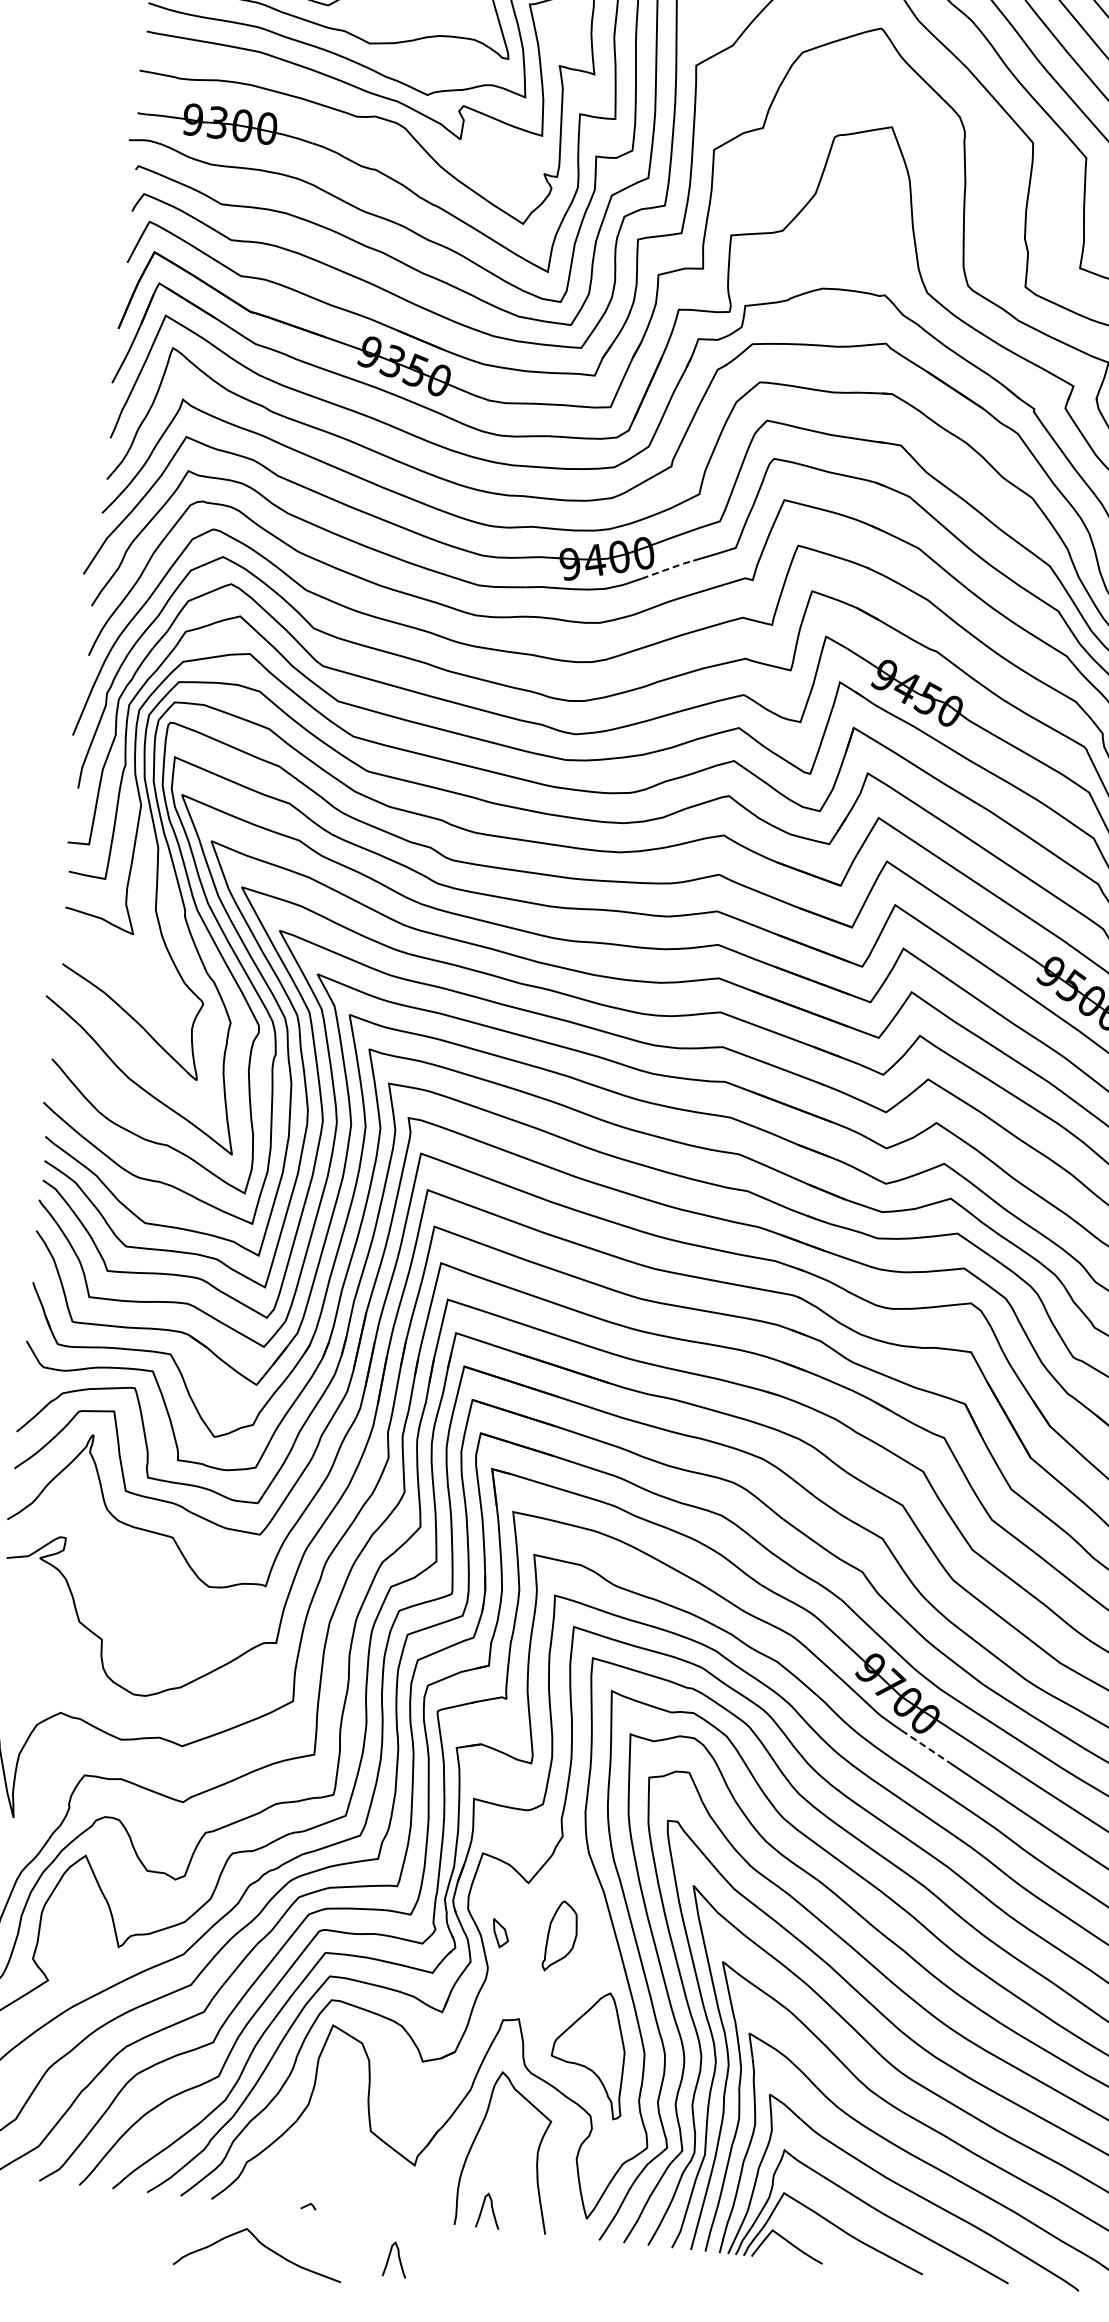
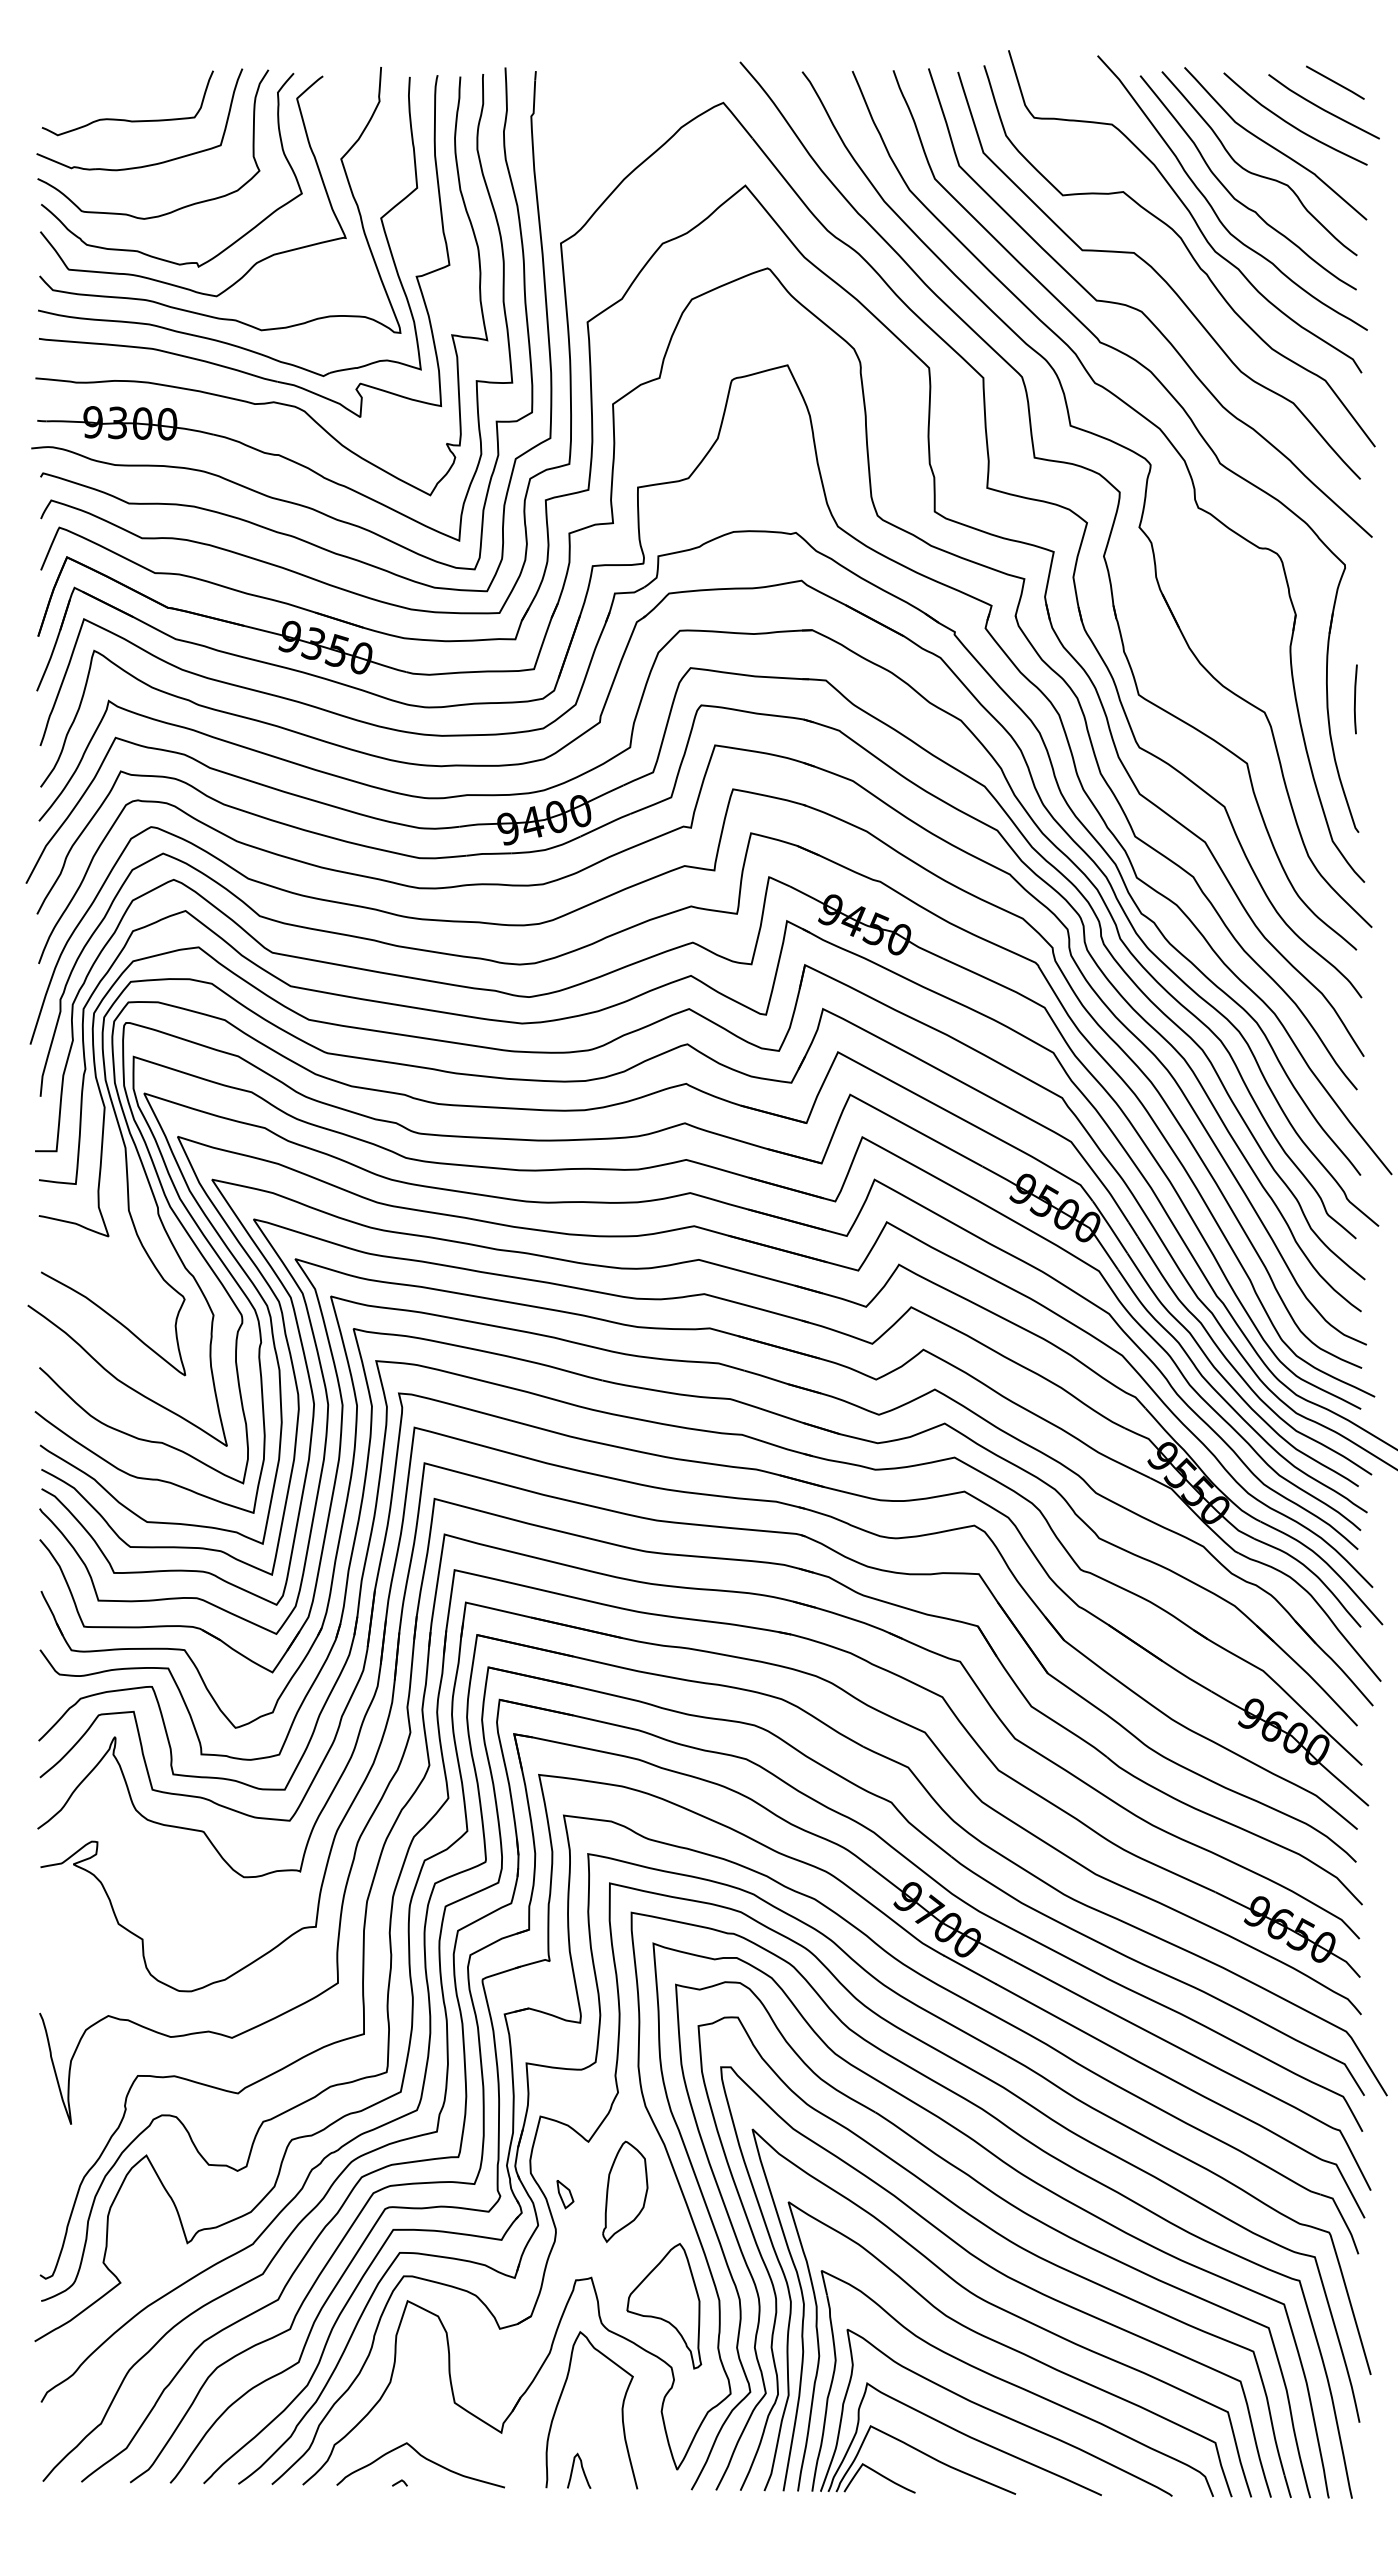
line: (668, 569) -> (606, 824), dashed -> solid
line: (925, 1747) -> (970, 1970), dashed -> solid
part: (560, 1936) -> (625, 2191), size x1.43
curve: (262, 2245) -> (423, 2458), moved
curve: (398, 2257) -> (493, 2525), removed

